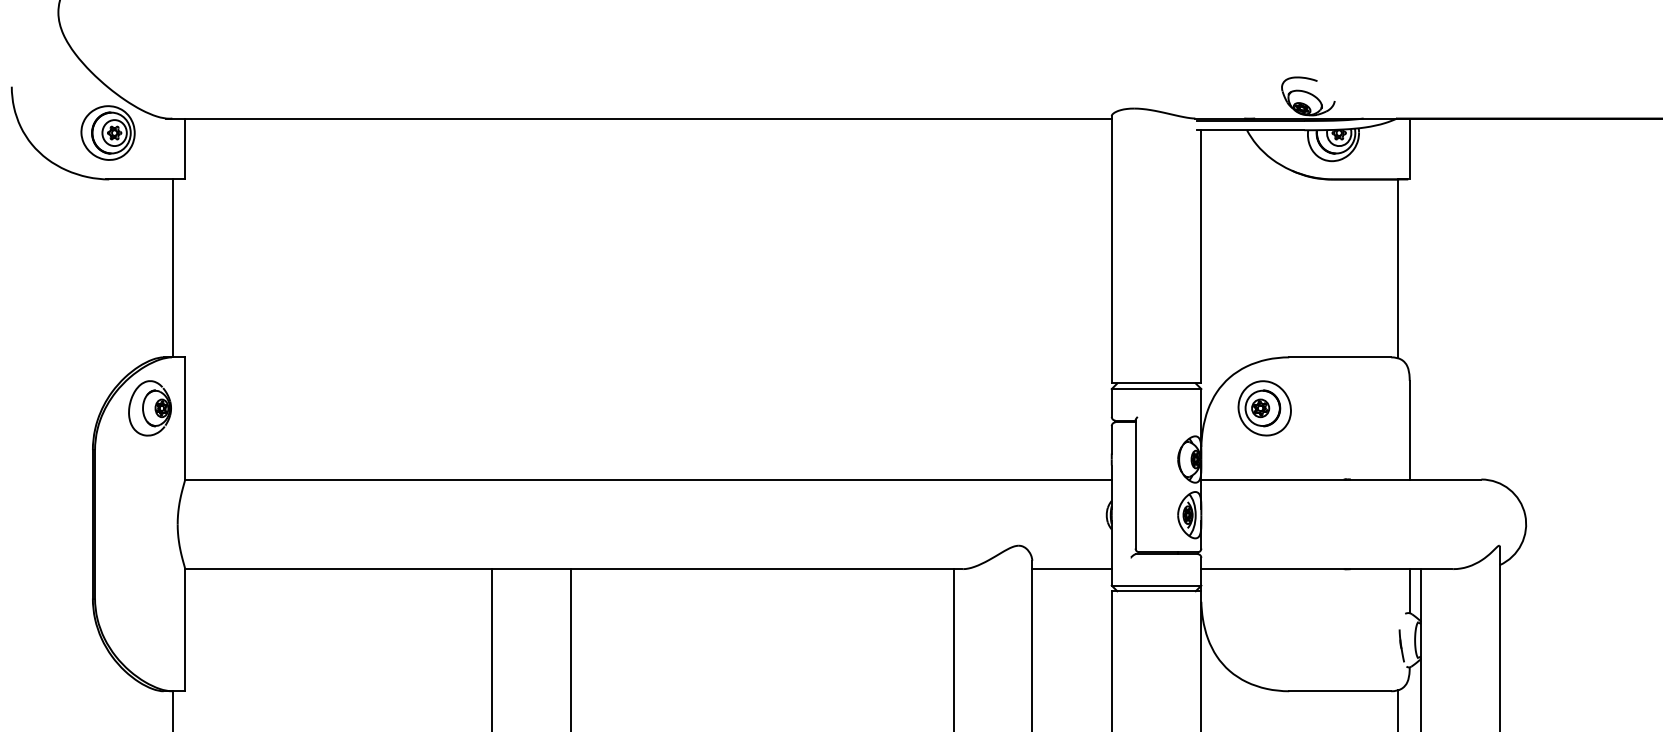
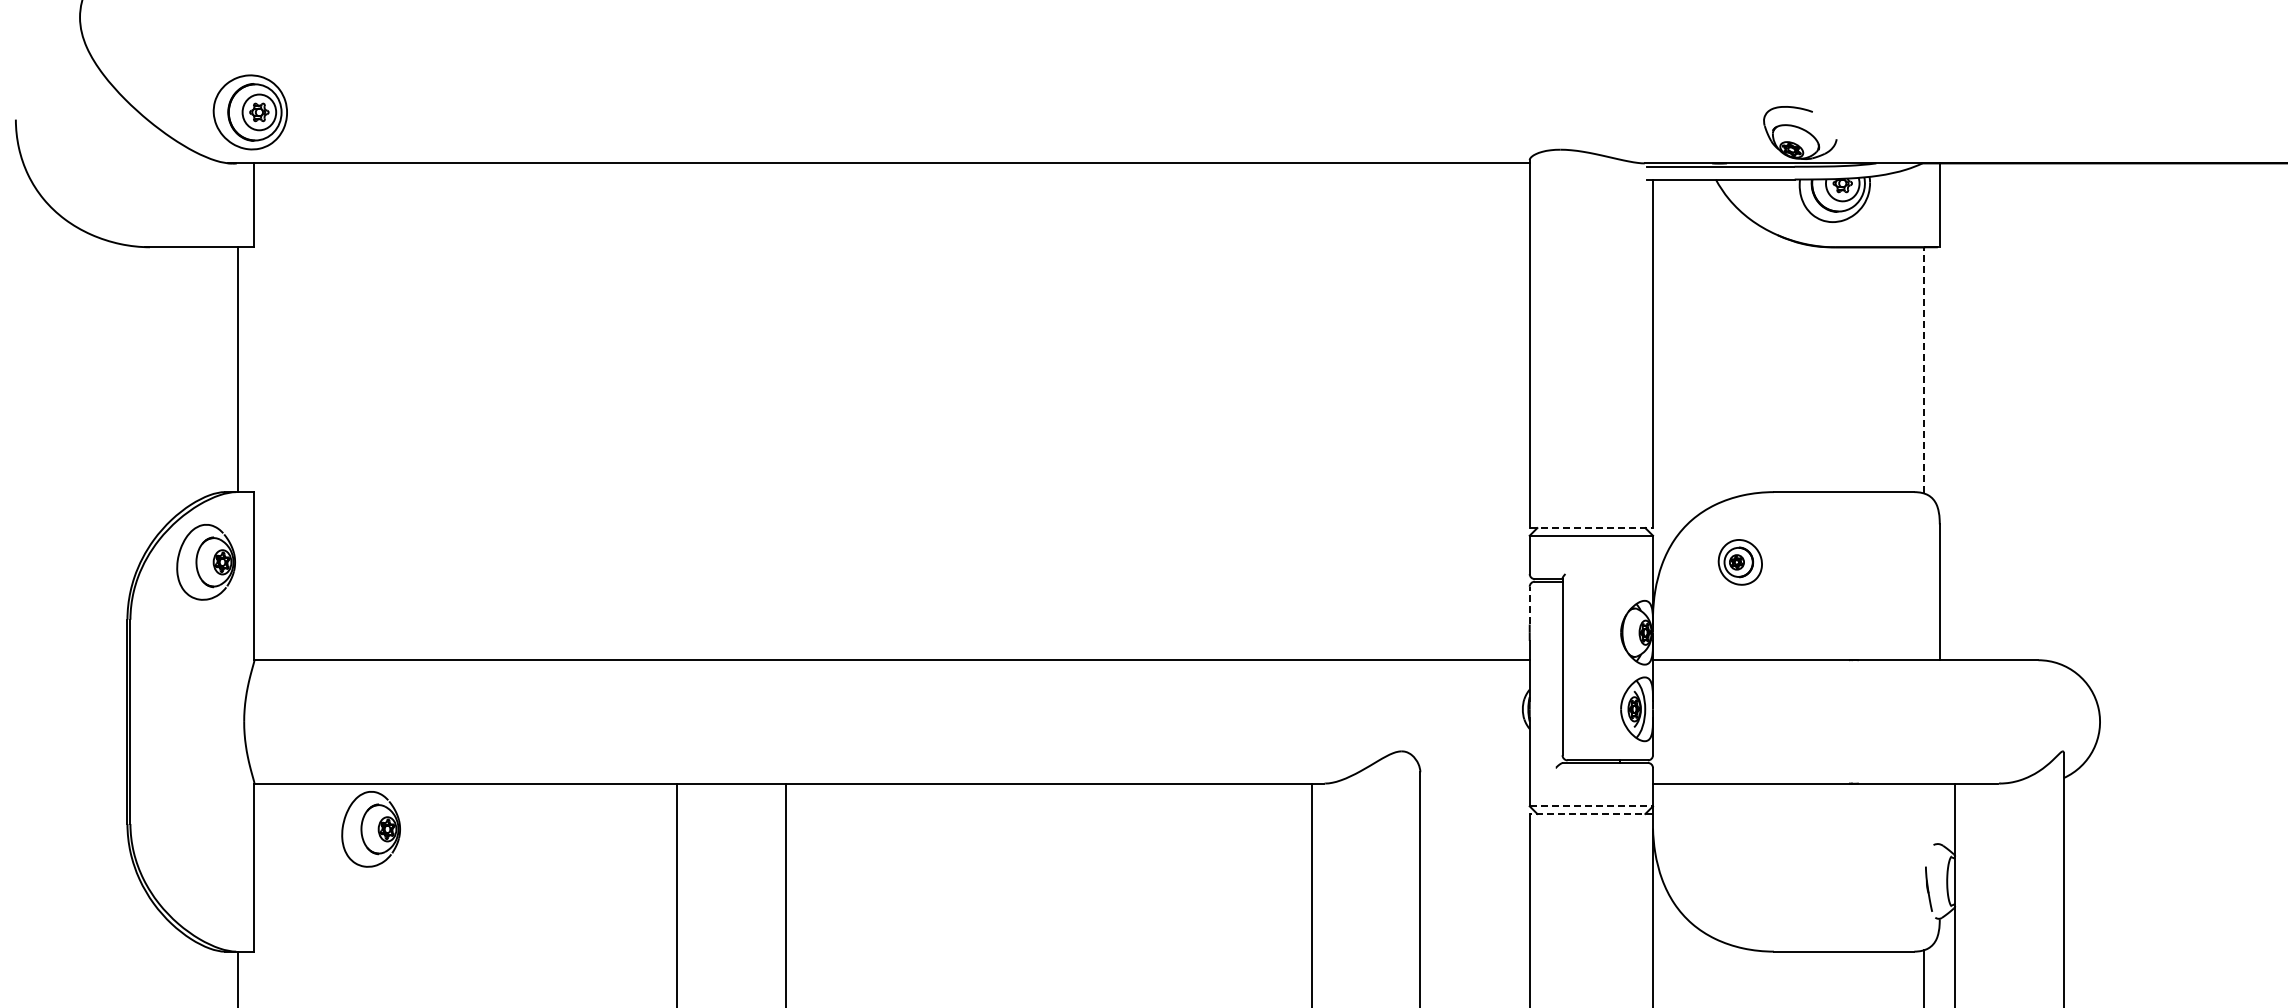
part: (107, 133) -> (249, 112), moved
line: (1397, 268) -> (1923, 369), solid -> dashed
line: (1156, 383) -> (1591, 528), solid -> dashed
part: (1264, 408) -> (1740, 562), size x0.6
line: (1111, 439) -> (1529, 605), solid -> dashed
line: (1071, 569) -> (1474, 783), removed
line: (1156, 585) -> (1591, 806), solid -> dashed
line: (1156, 590) -> (1591, 813), solid -> dashed
line: (1409, 590) -> (1939, 813), removed
part: (269, 602) -> (370, 829), added

